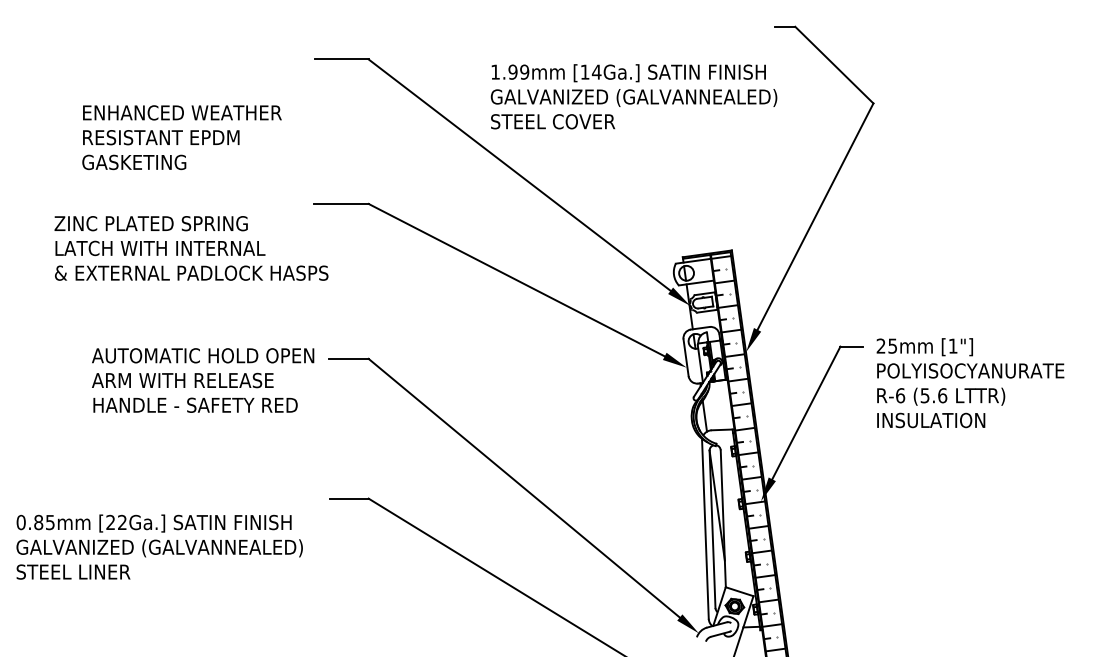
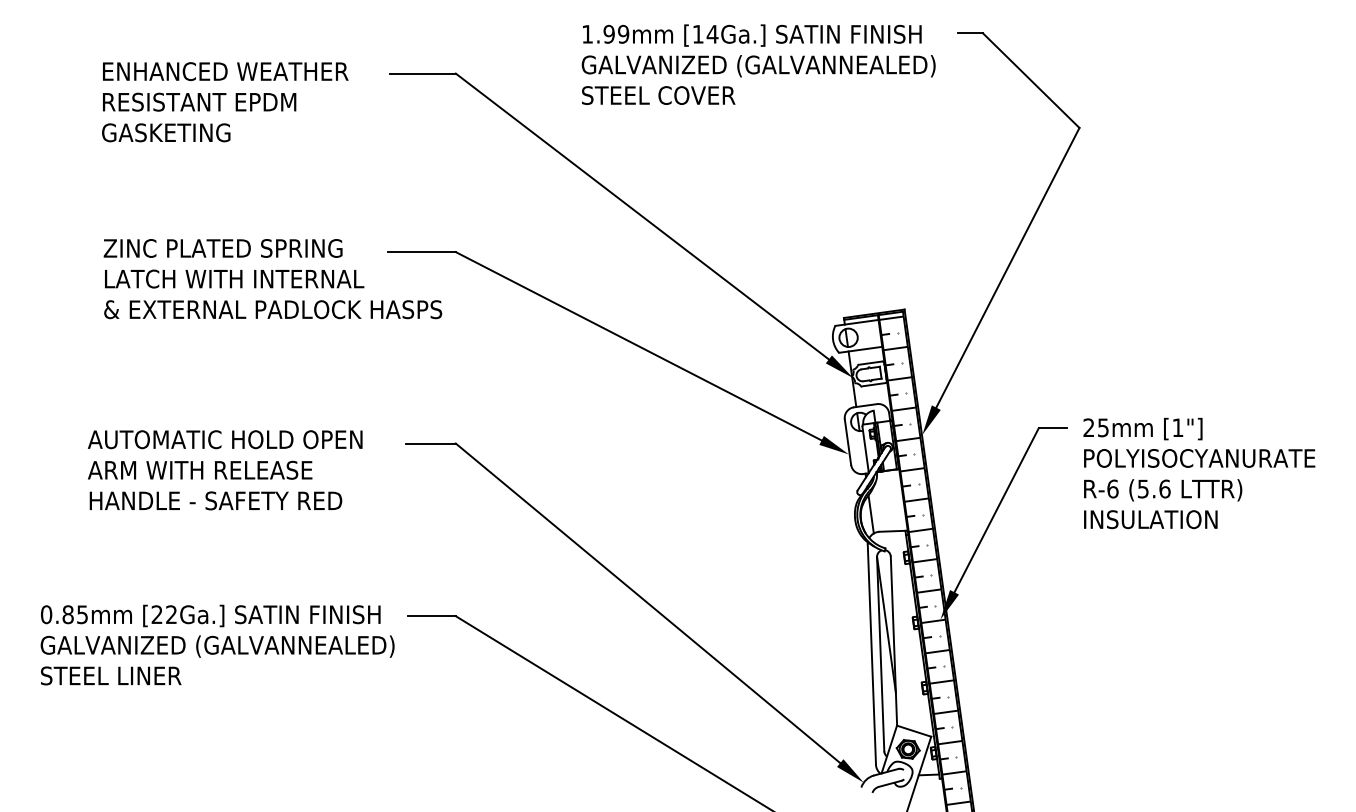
text: (633, 96) -> (758, 64), moved
text: (182, 137) -> (225, 102), moved
text: (191, 248) -> (272, 279), moved
text: (203, 380) -> (225, 470), moved
text: (159, 546) -> (217, 644), moved

